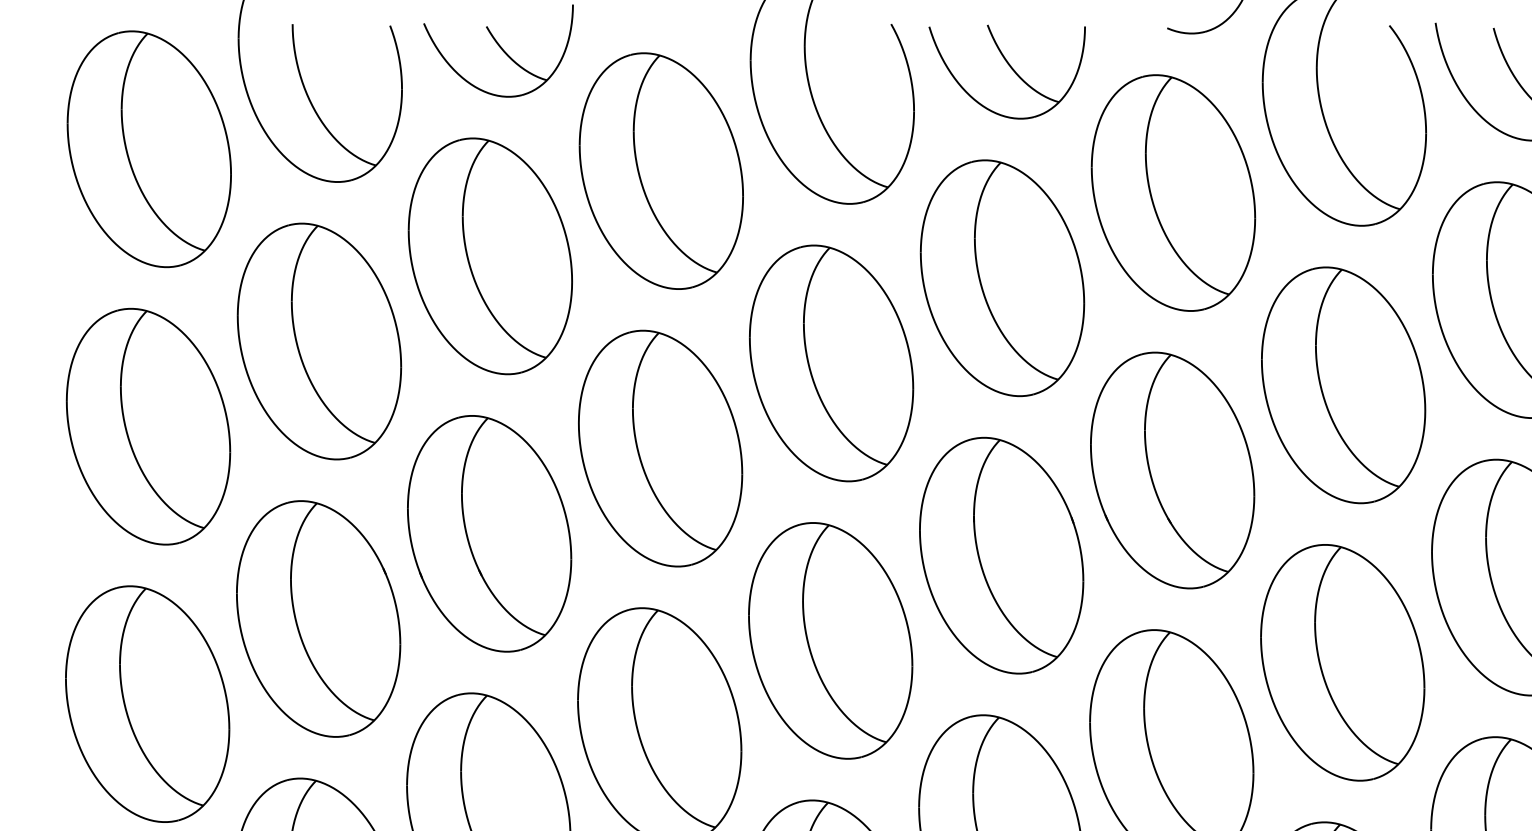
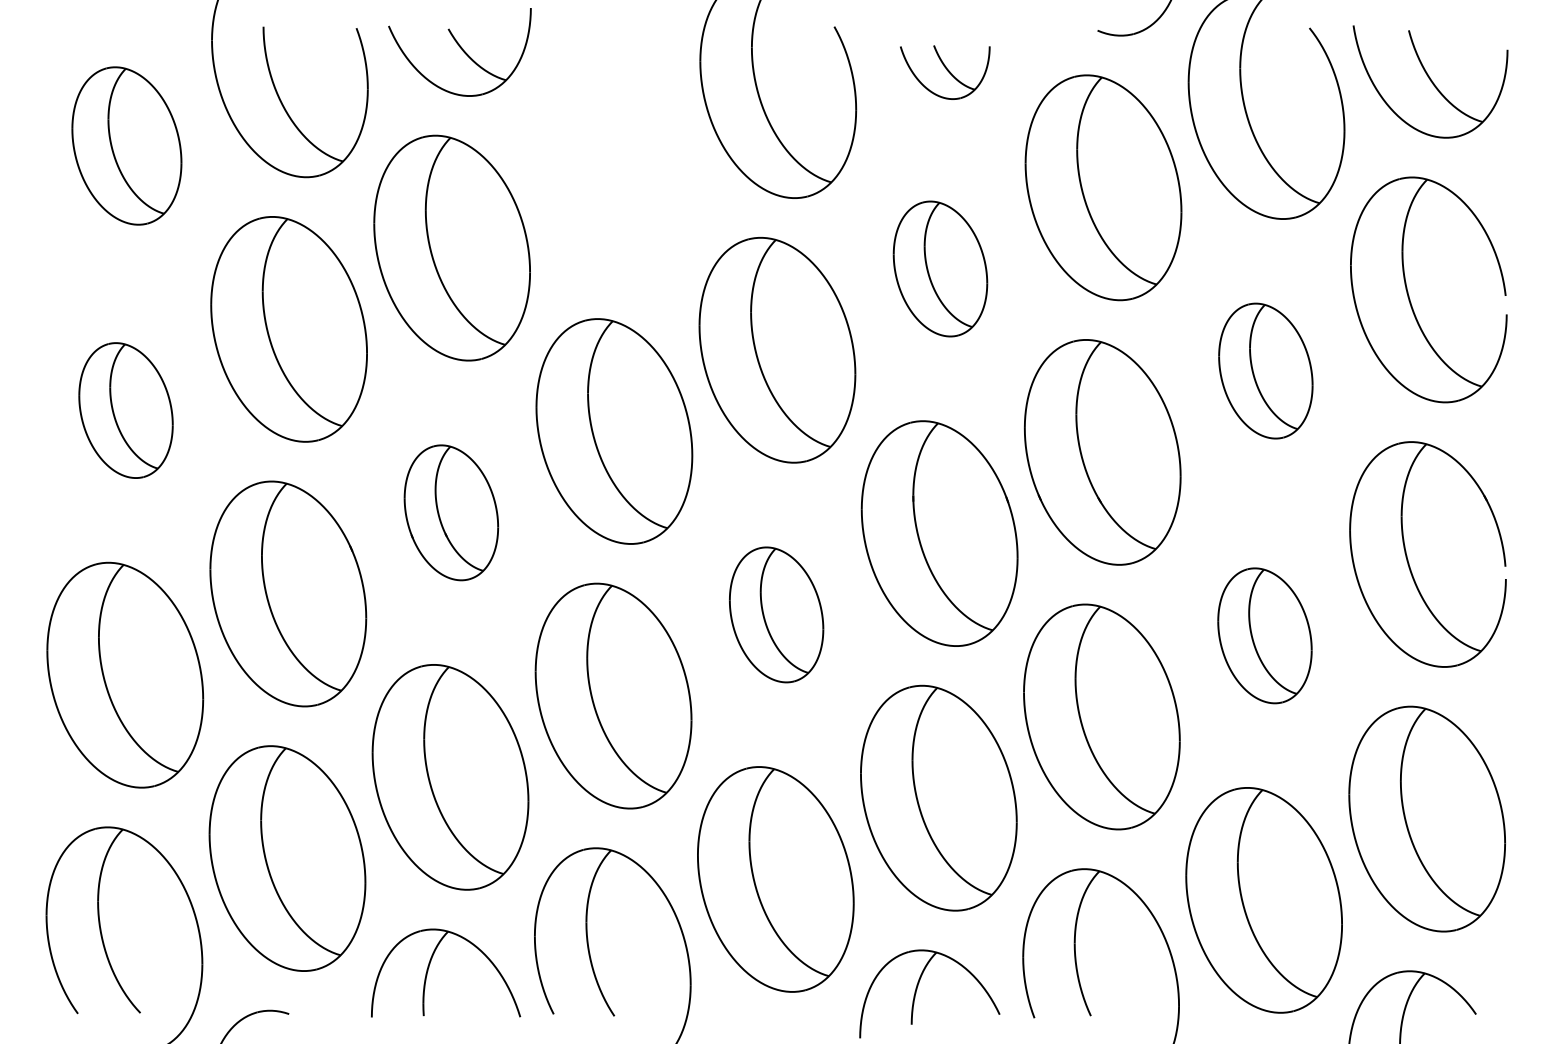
part: (1007, 72) -> (945, 72), size x0.6
part: (148, 148) -> (126, 145), size x0.7
part: (660, 170) -> (614, 166), removed
part: (1002, 277) -> (940, 268), size x0.6
part: (1343, 384) -> (1265, 370), size x0.6
part: (147, 426) -> (125, 410), size x0.6
part: (489, 533) -> (451, 512), size x0.6
part: (830, 640) -> (776, 614), size x0.6
part: (1342, 662) -> (1264, 635), size x0.6

